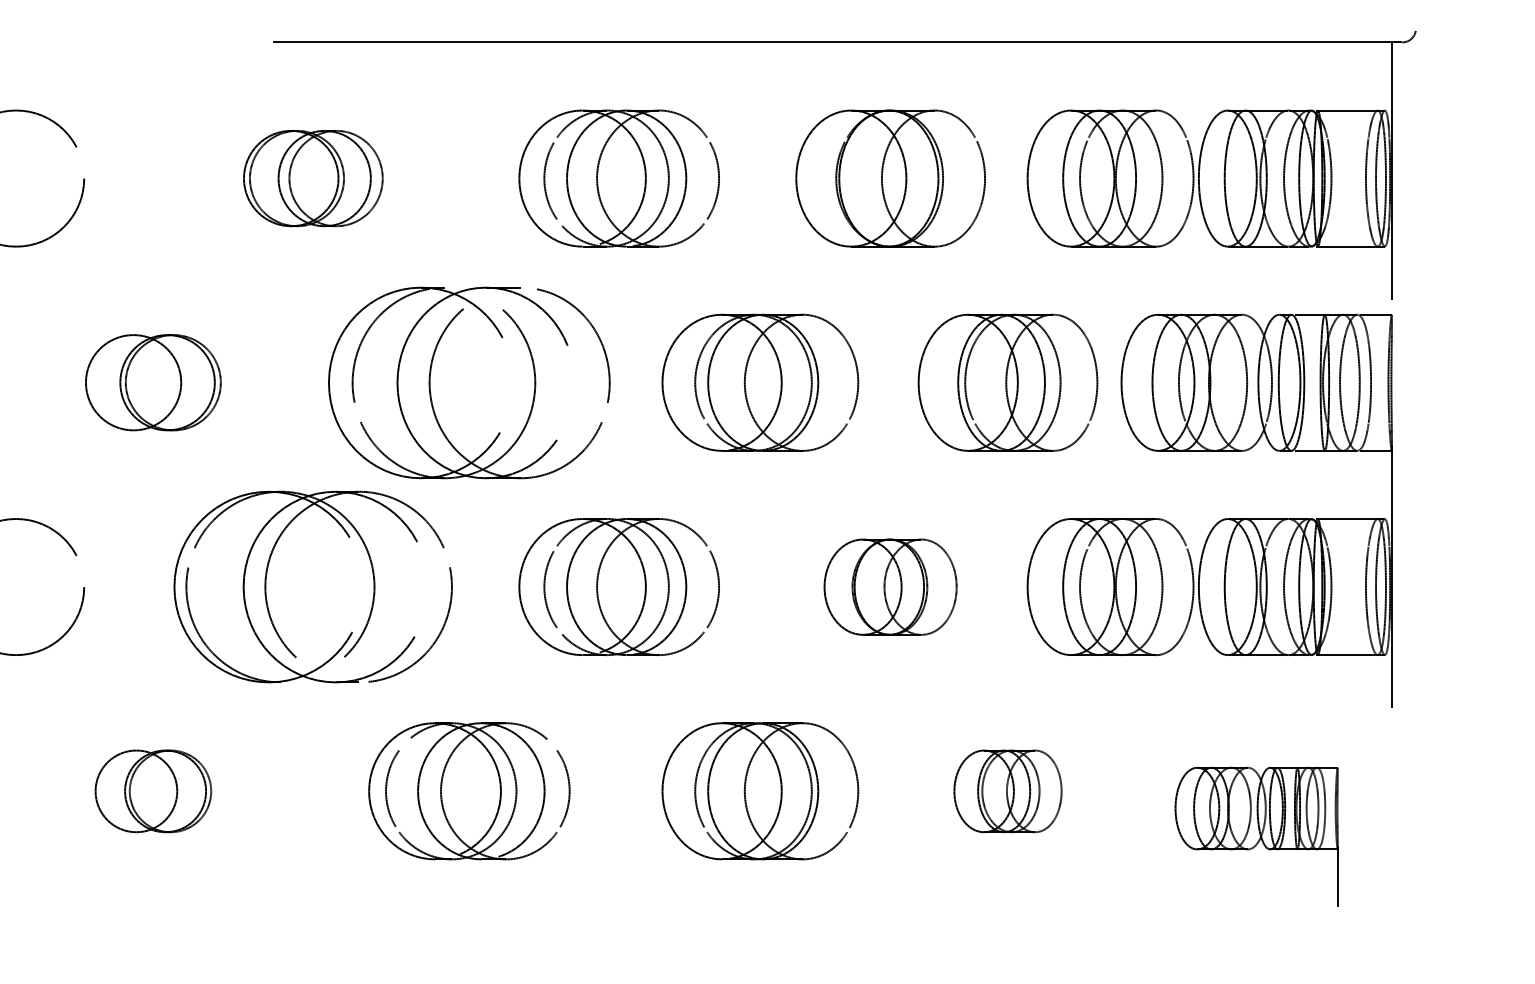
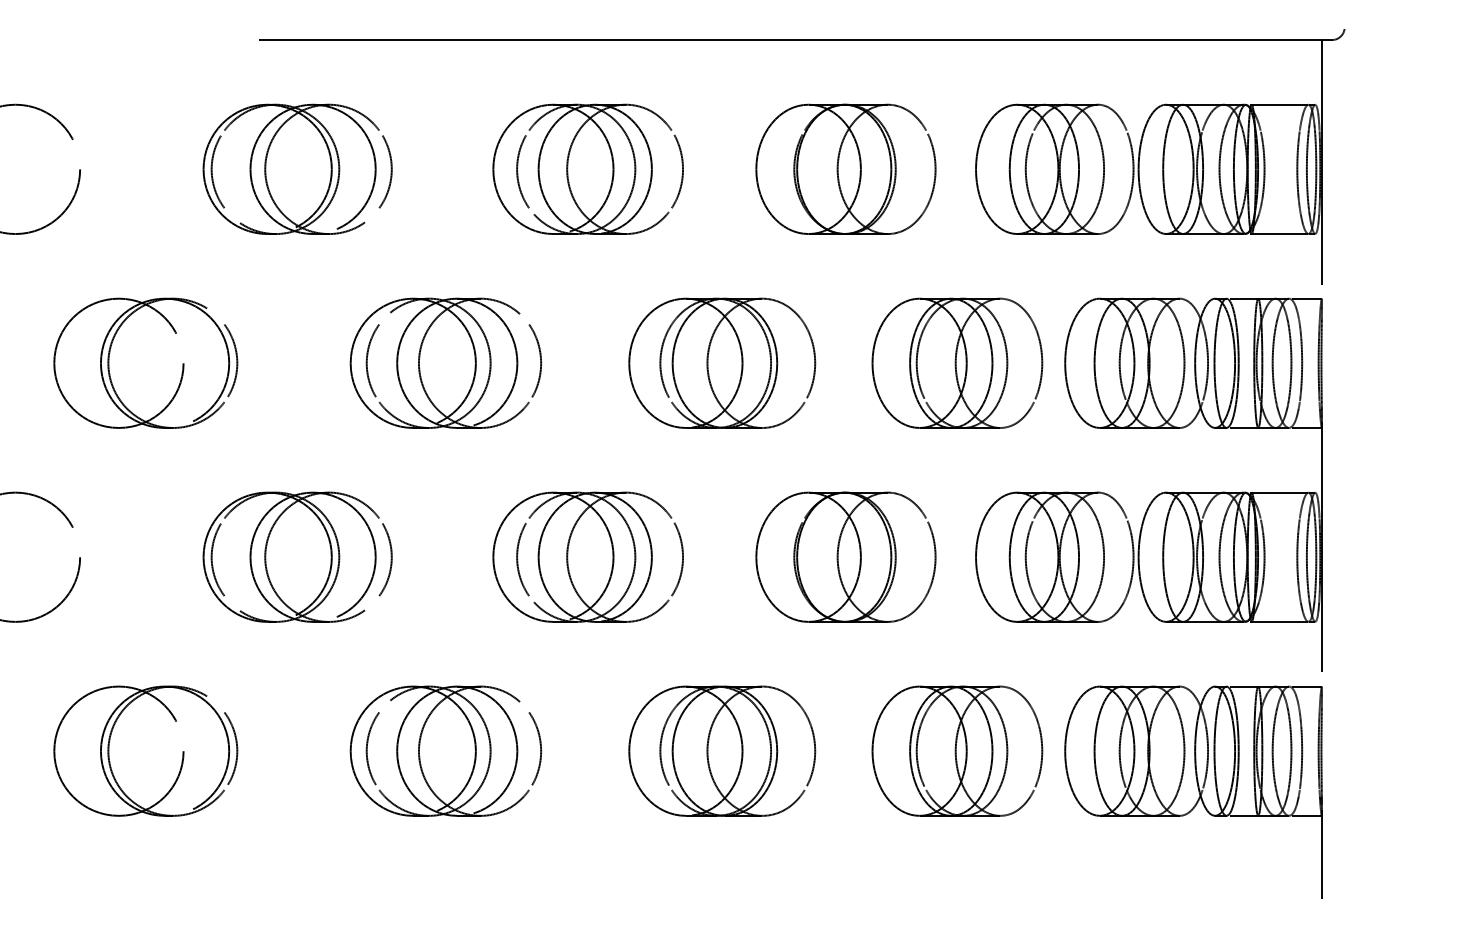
part: (313, 178) -> (297, 169), size x1.43
part: (153, 382) -> (145, 363), size x1.43
part: (469, 382) -> (446, 363), size x0.71
part: (313, 586) -> (297, 556), size x0.71
part: (890, 587) -> (845, 557), size x1.43
part: (153, 791) -> (145, 751), size x1.67
part: (1007, 791) -> (956, 751), size x1.67
part: (1256, 834) -> (1193, 792), size x1.67

